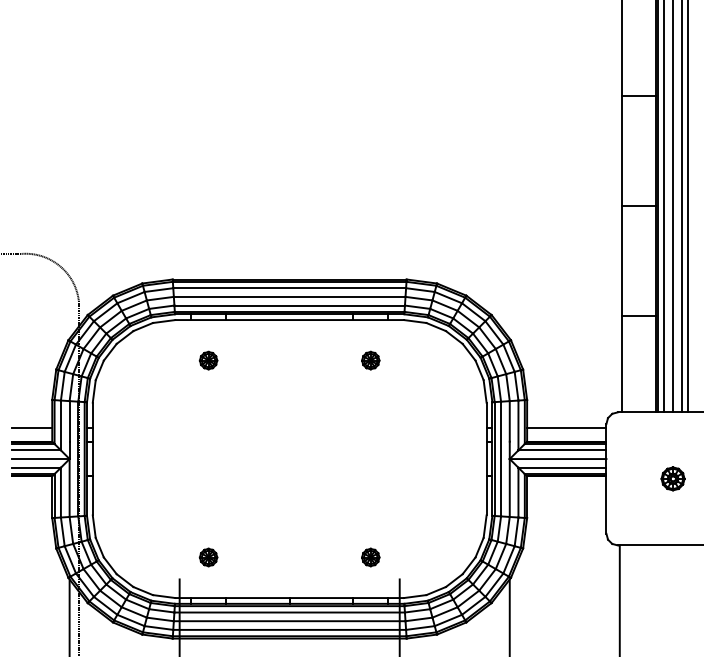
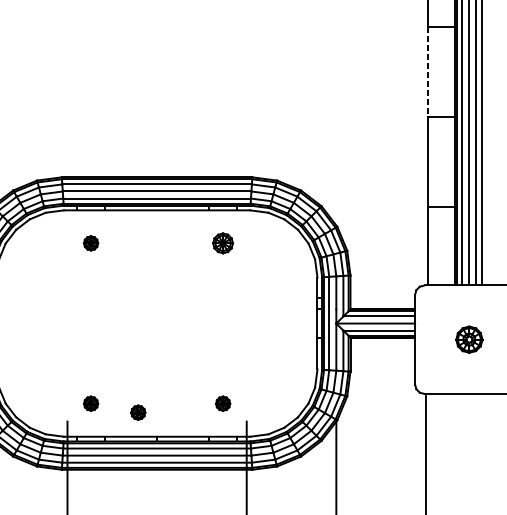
line: (622, 151) -> (428, 73), solid -> dashed
part: (370, 360) -> (222, 243), size x1.4
line: (566, 427) -> (382, 297), removed
part: (672, 478) -> (468, 339), size x1.4
part: (266, 568) -> (138, 412), added

